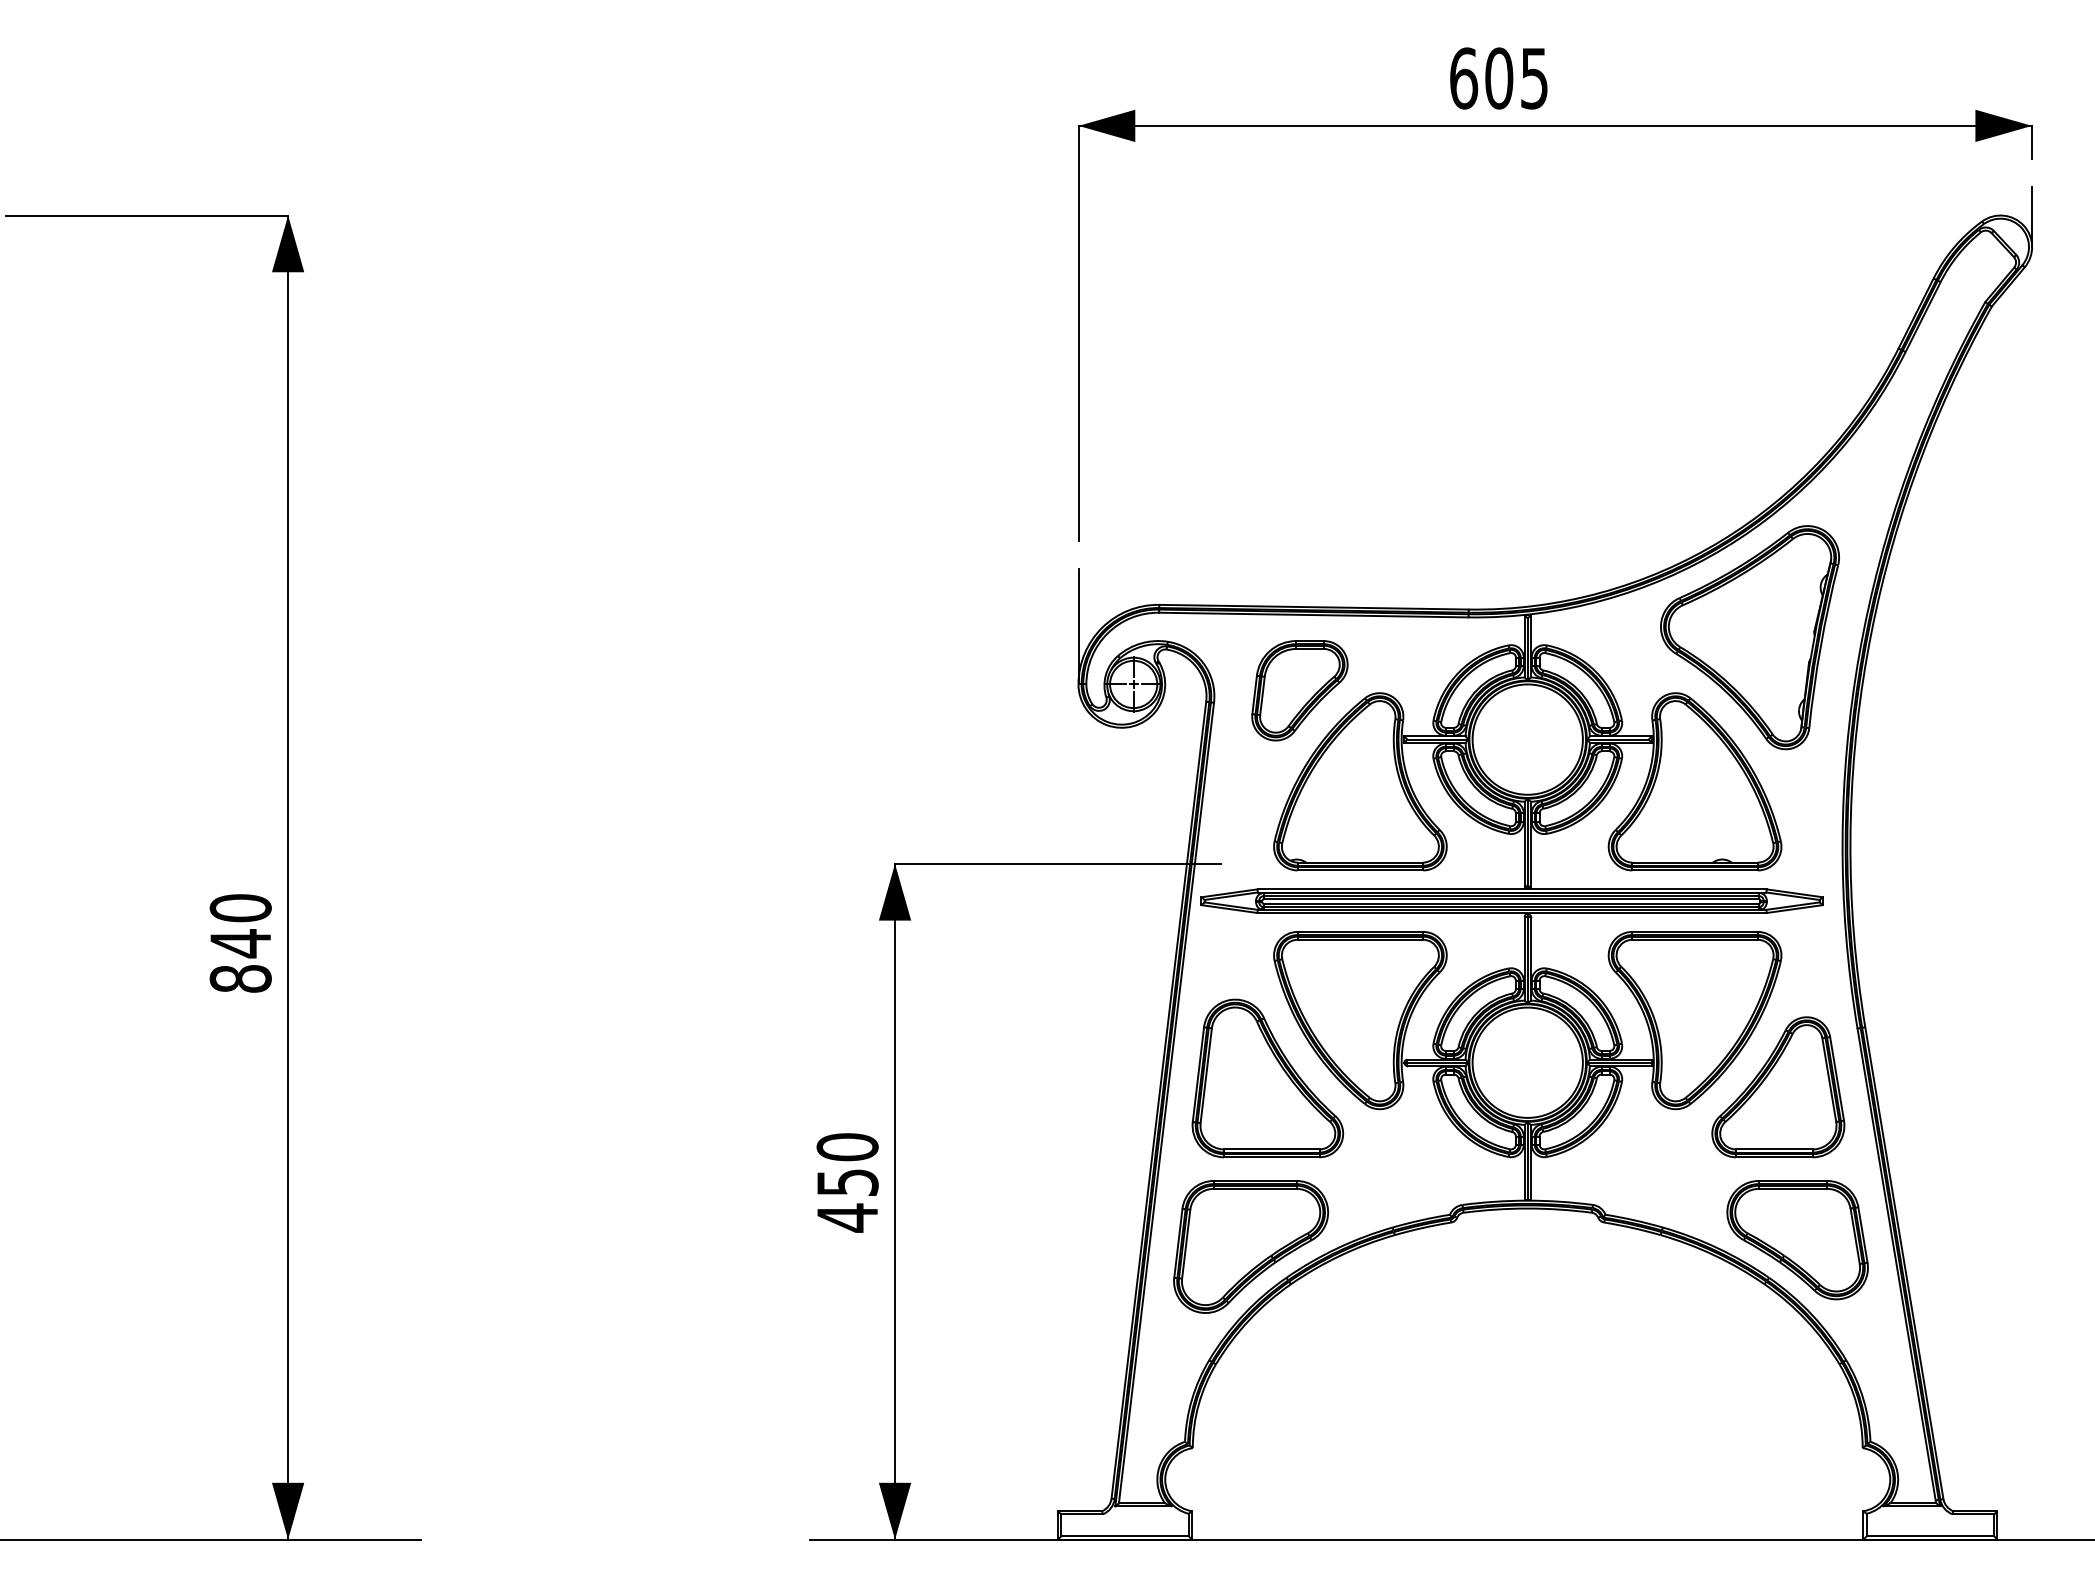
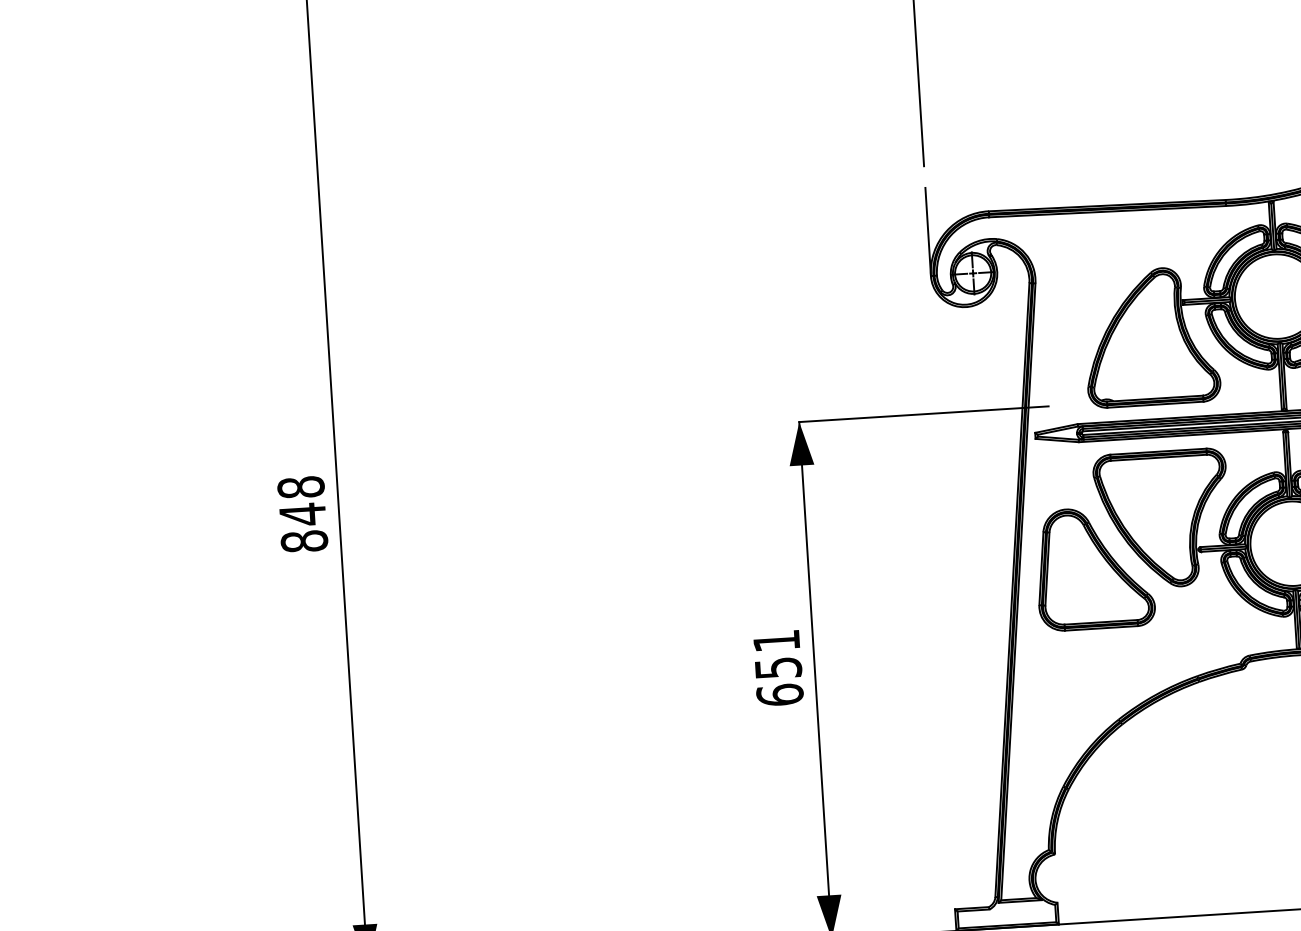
part: (1299, 690) -> (1100, 270), removed
text: (240, 908) -> (300, 487), 840 -> 848
text: (847, 1182) -> (778, 668), 450 -> 651
part: (1251, 1246) -> (1090, 697), removed

